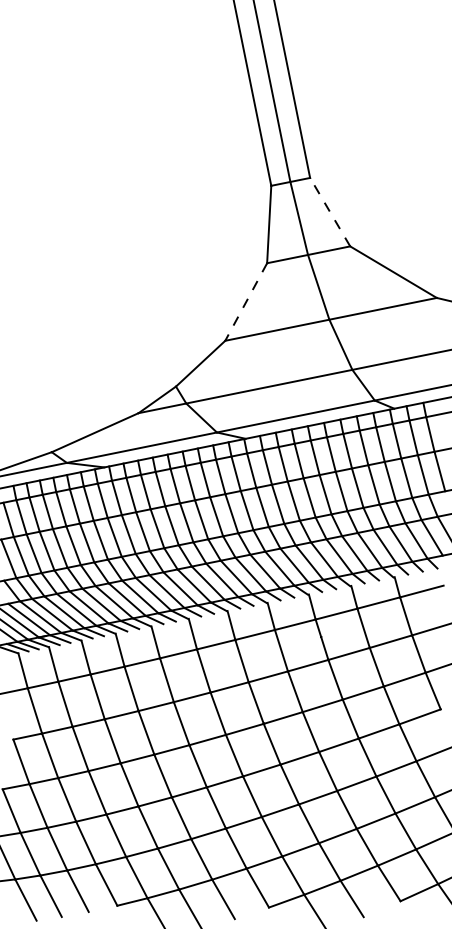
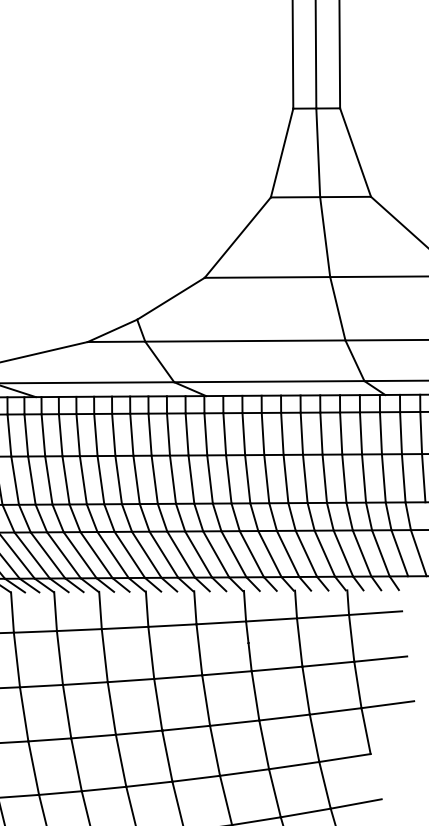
line: (330, 212) -> (355, 153), dashed -> solid
line: (245, 302) -> (236, 238), dashed -> solid

